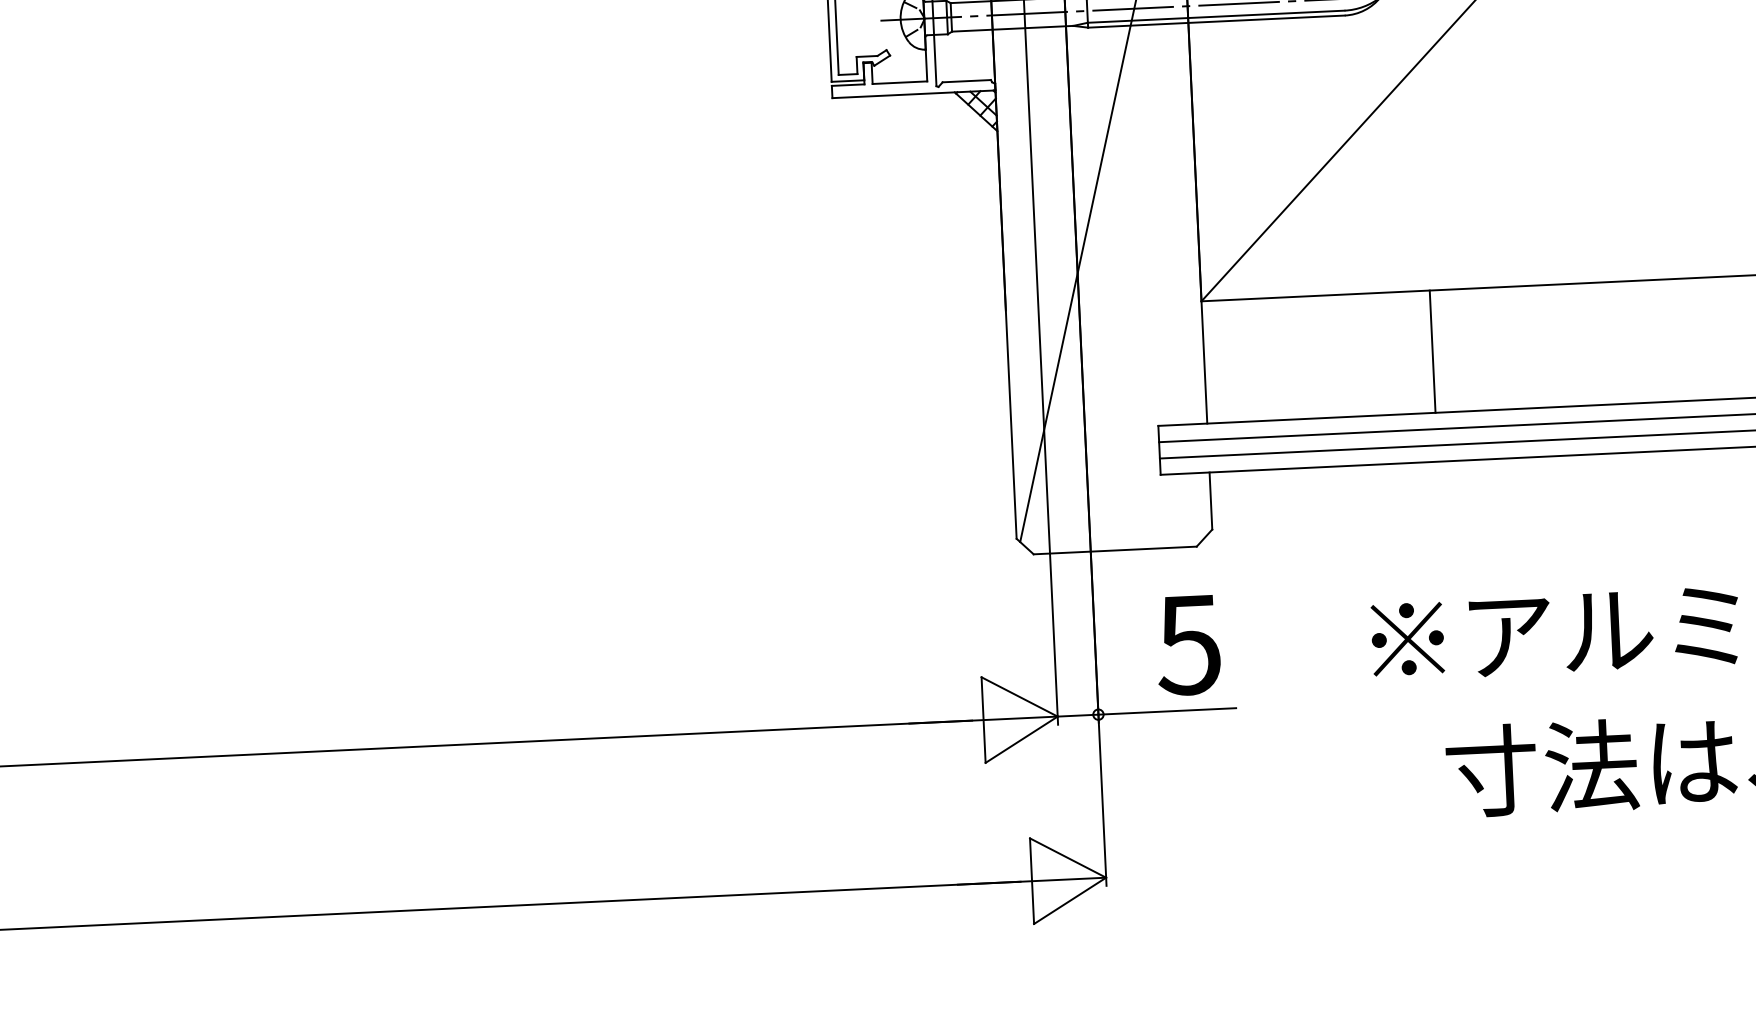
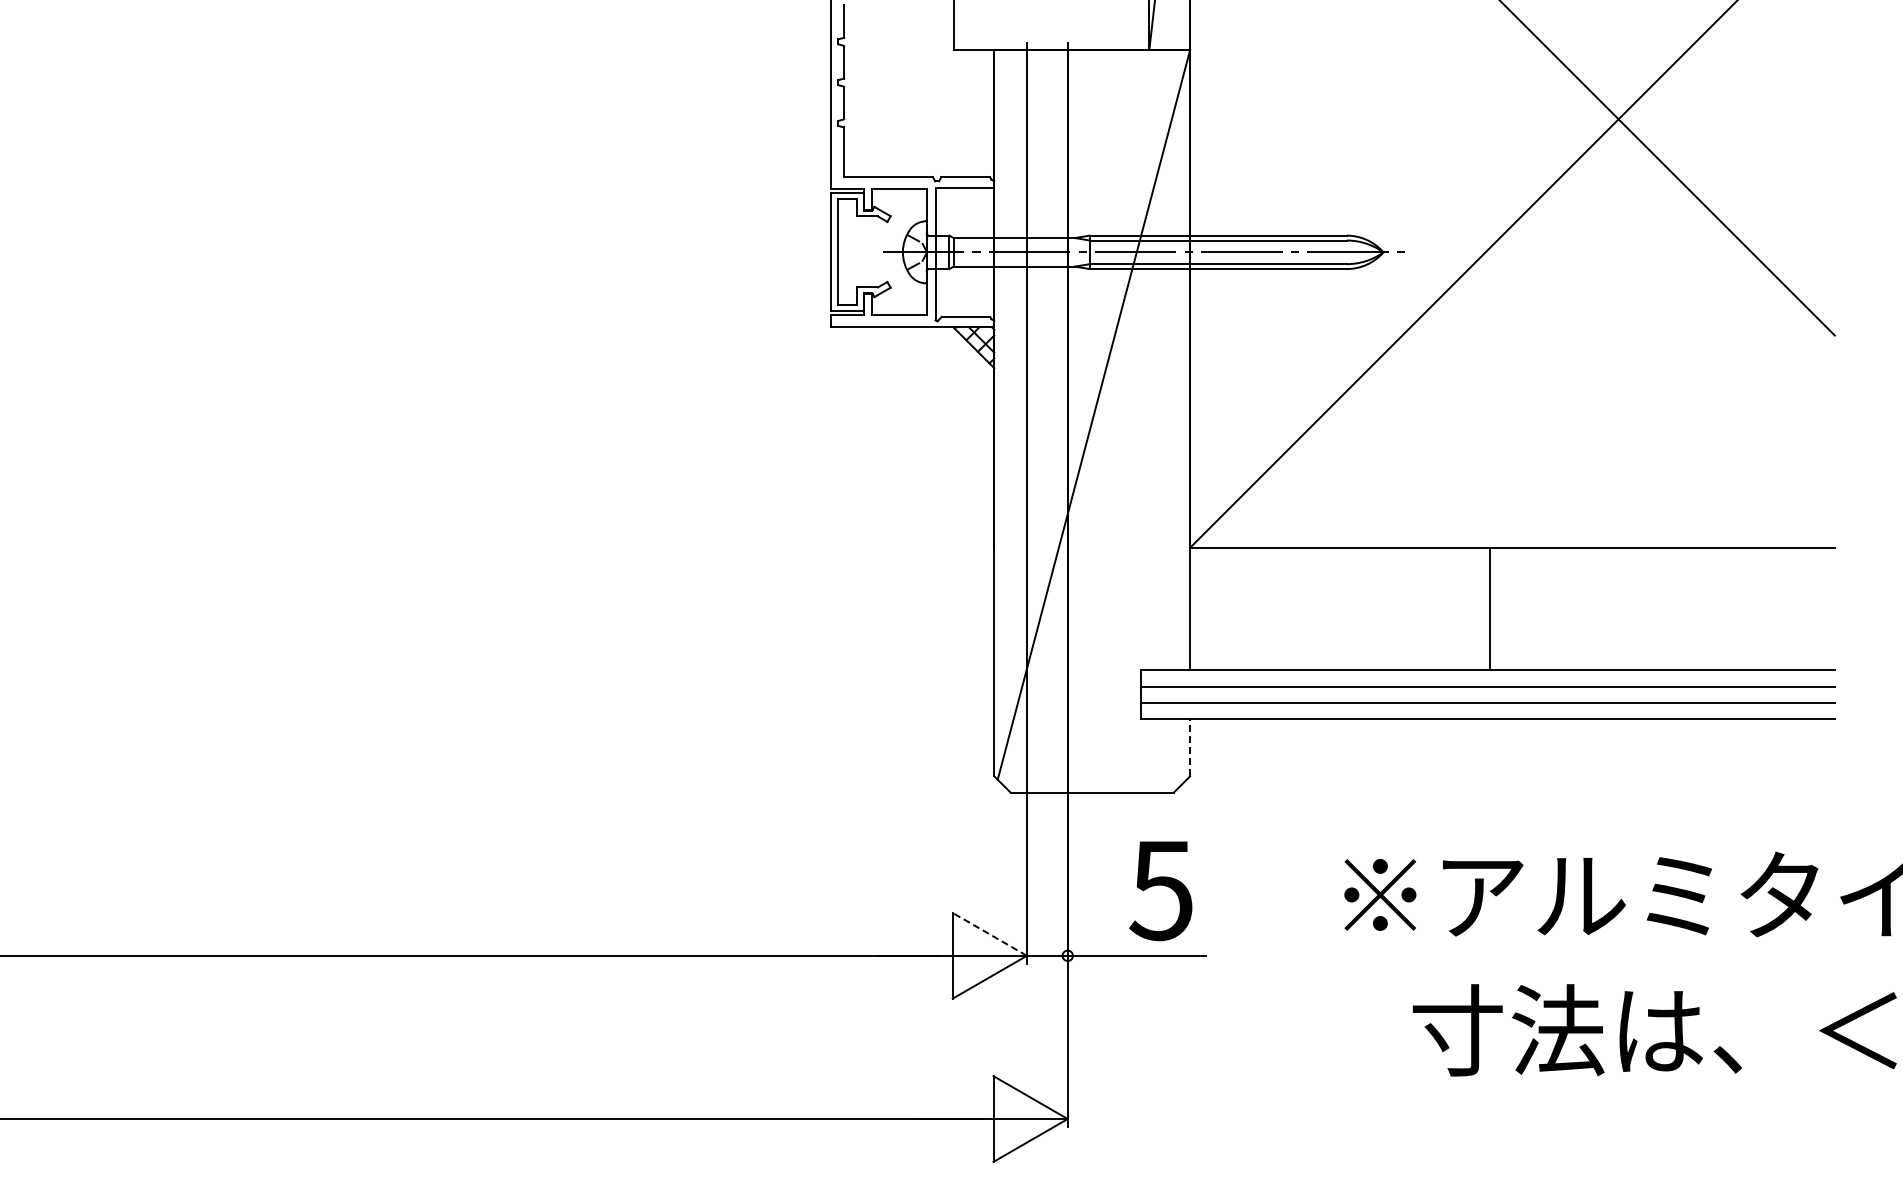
line: (1432, 351) -> (1489, 608), moved
line: (1211, 500) -> (1190, 747), solid -> dashed
line: (1019, 697) -> (989, 934), solid -> dashed

